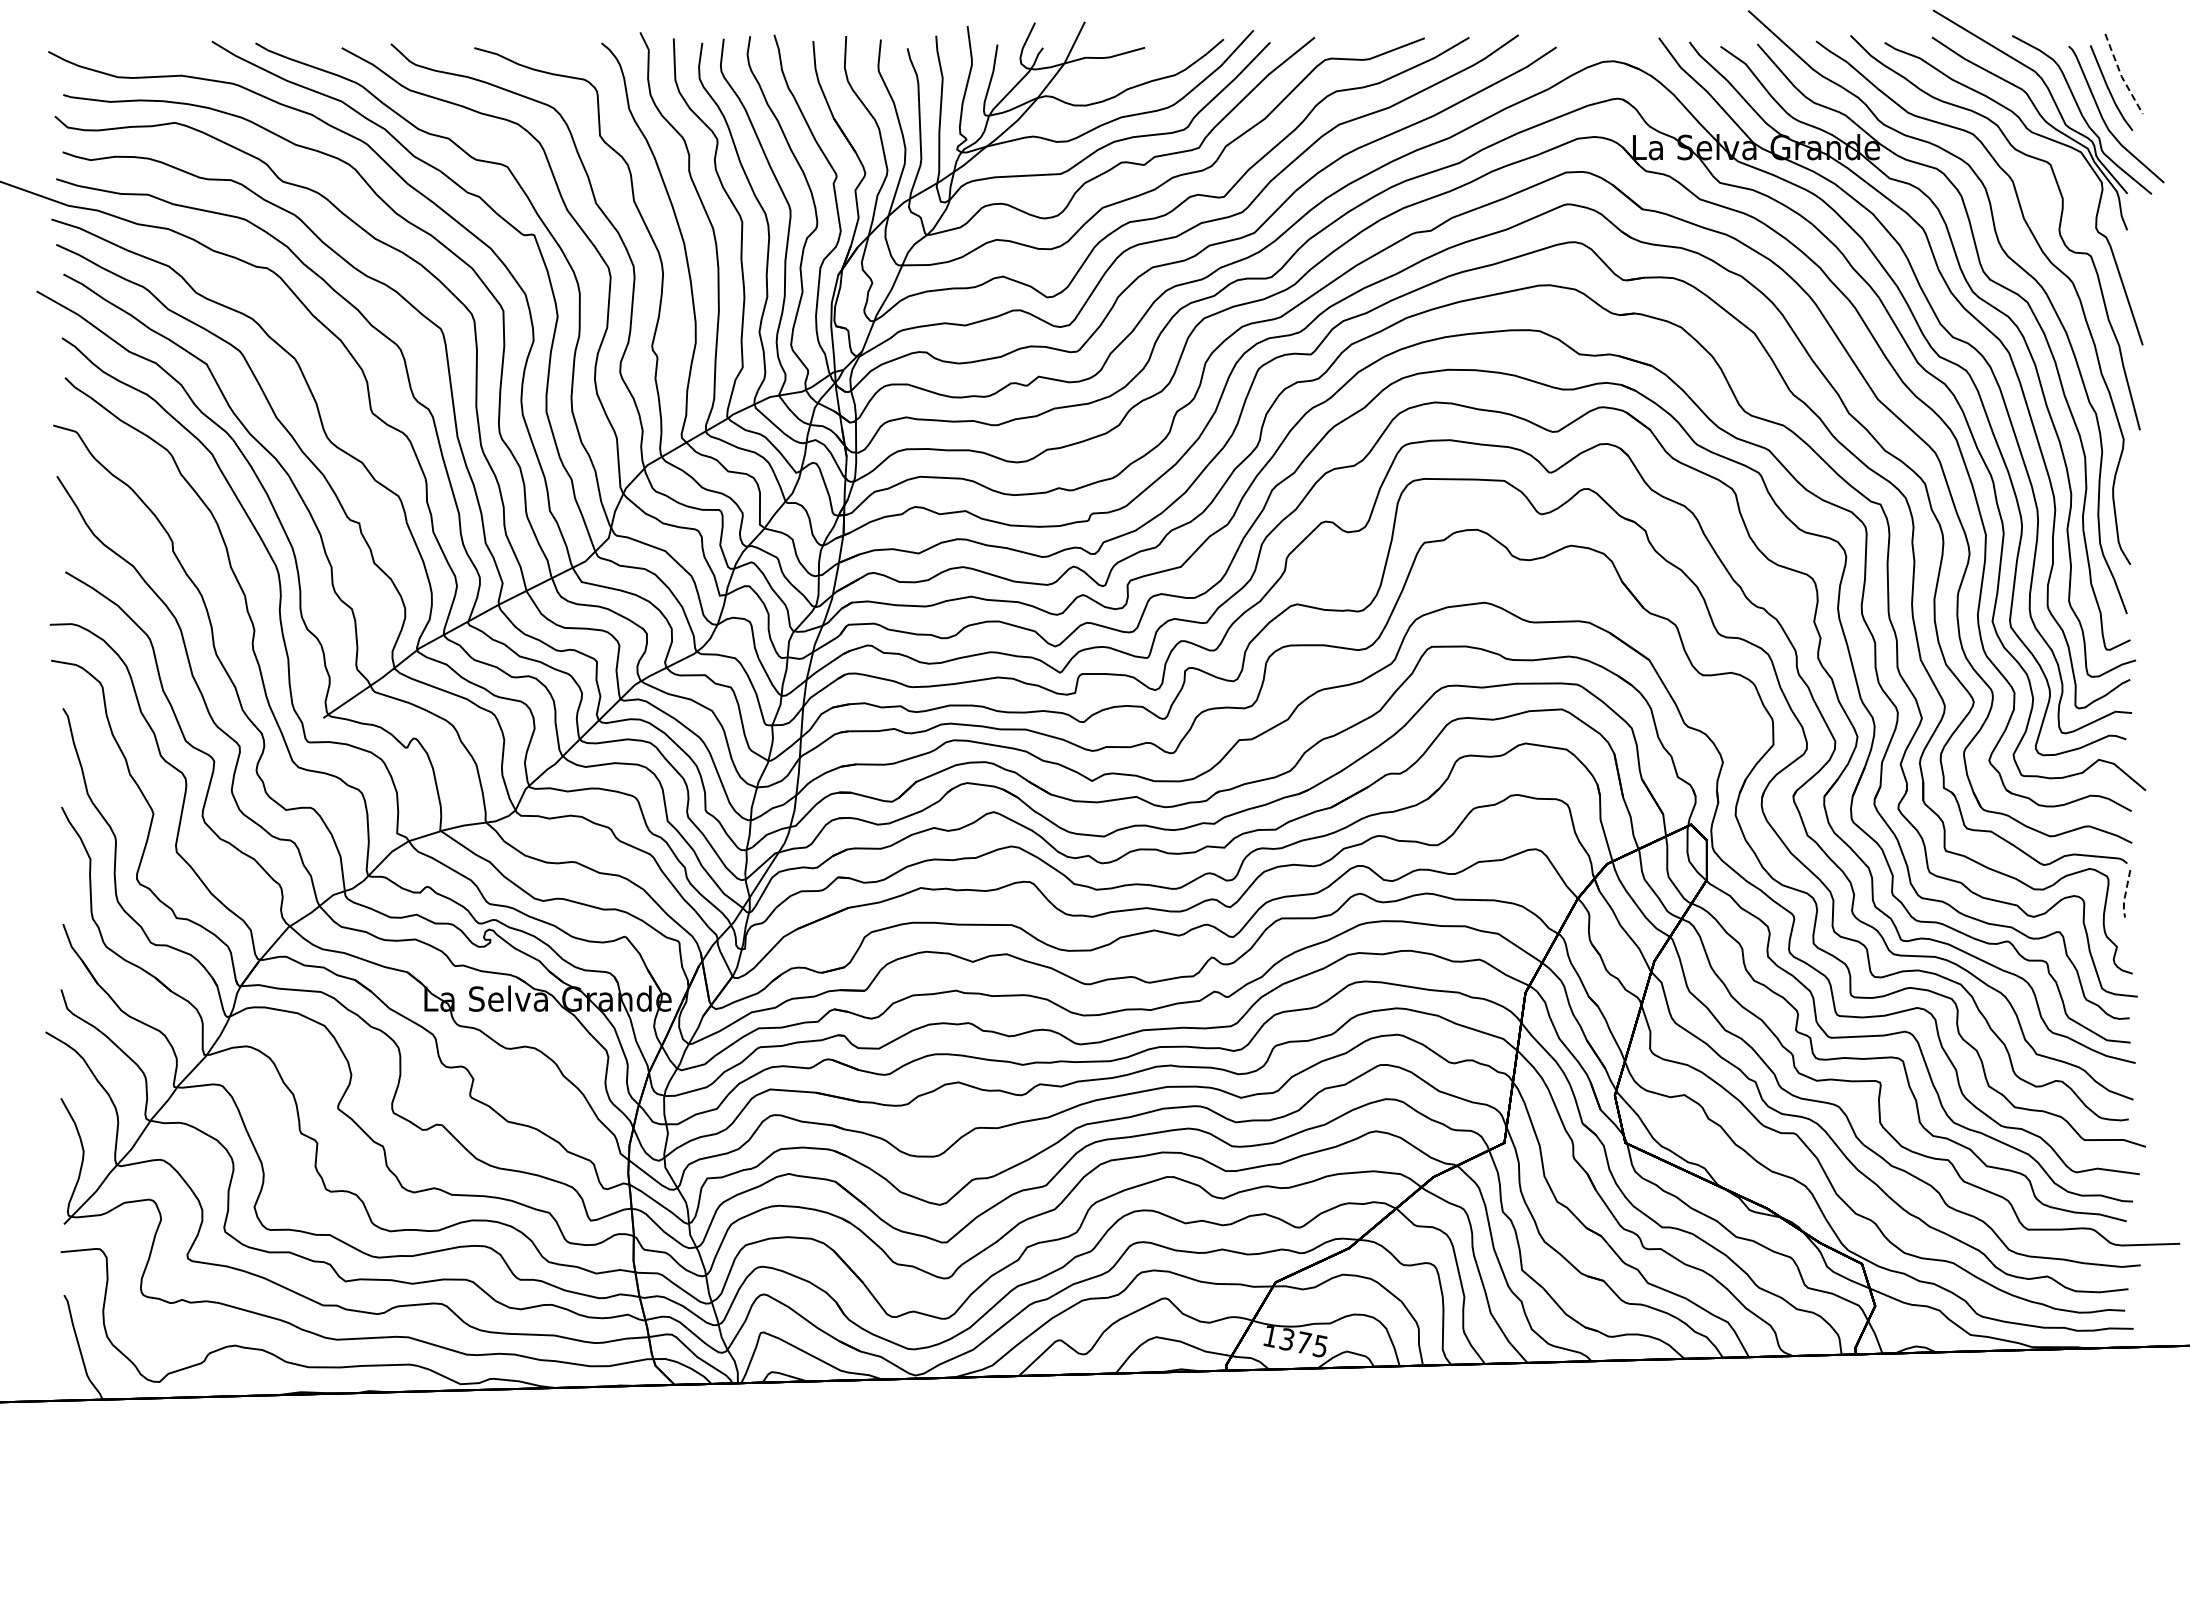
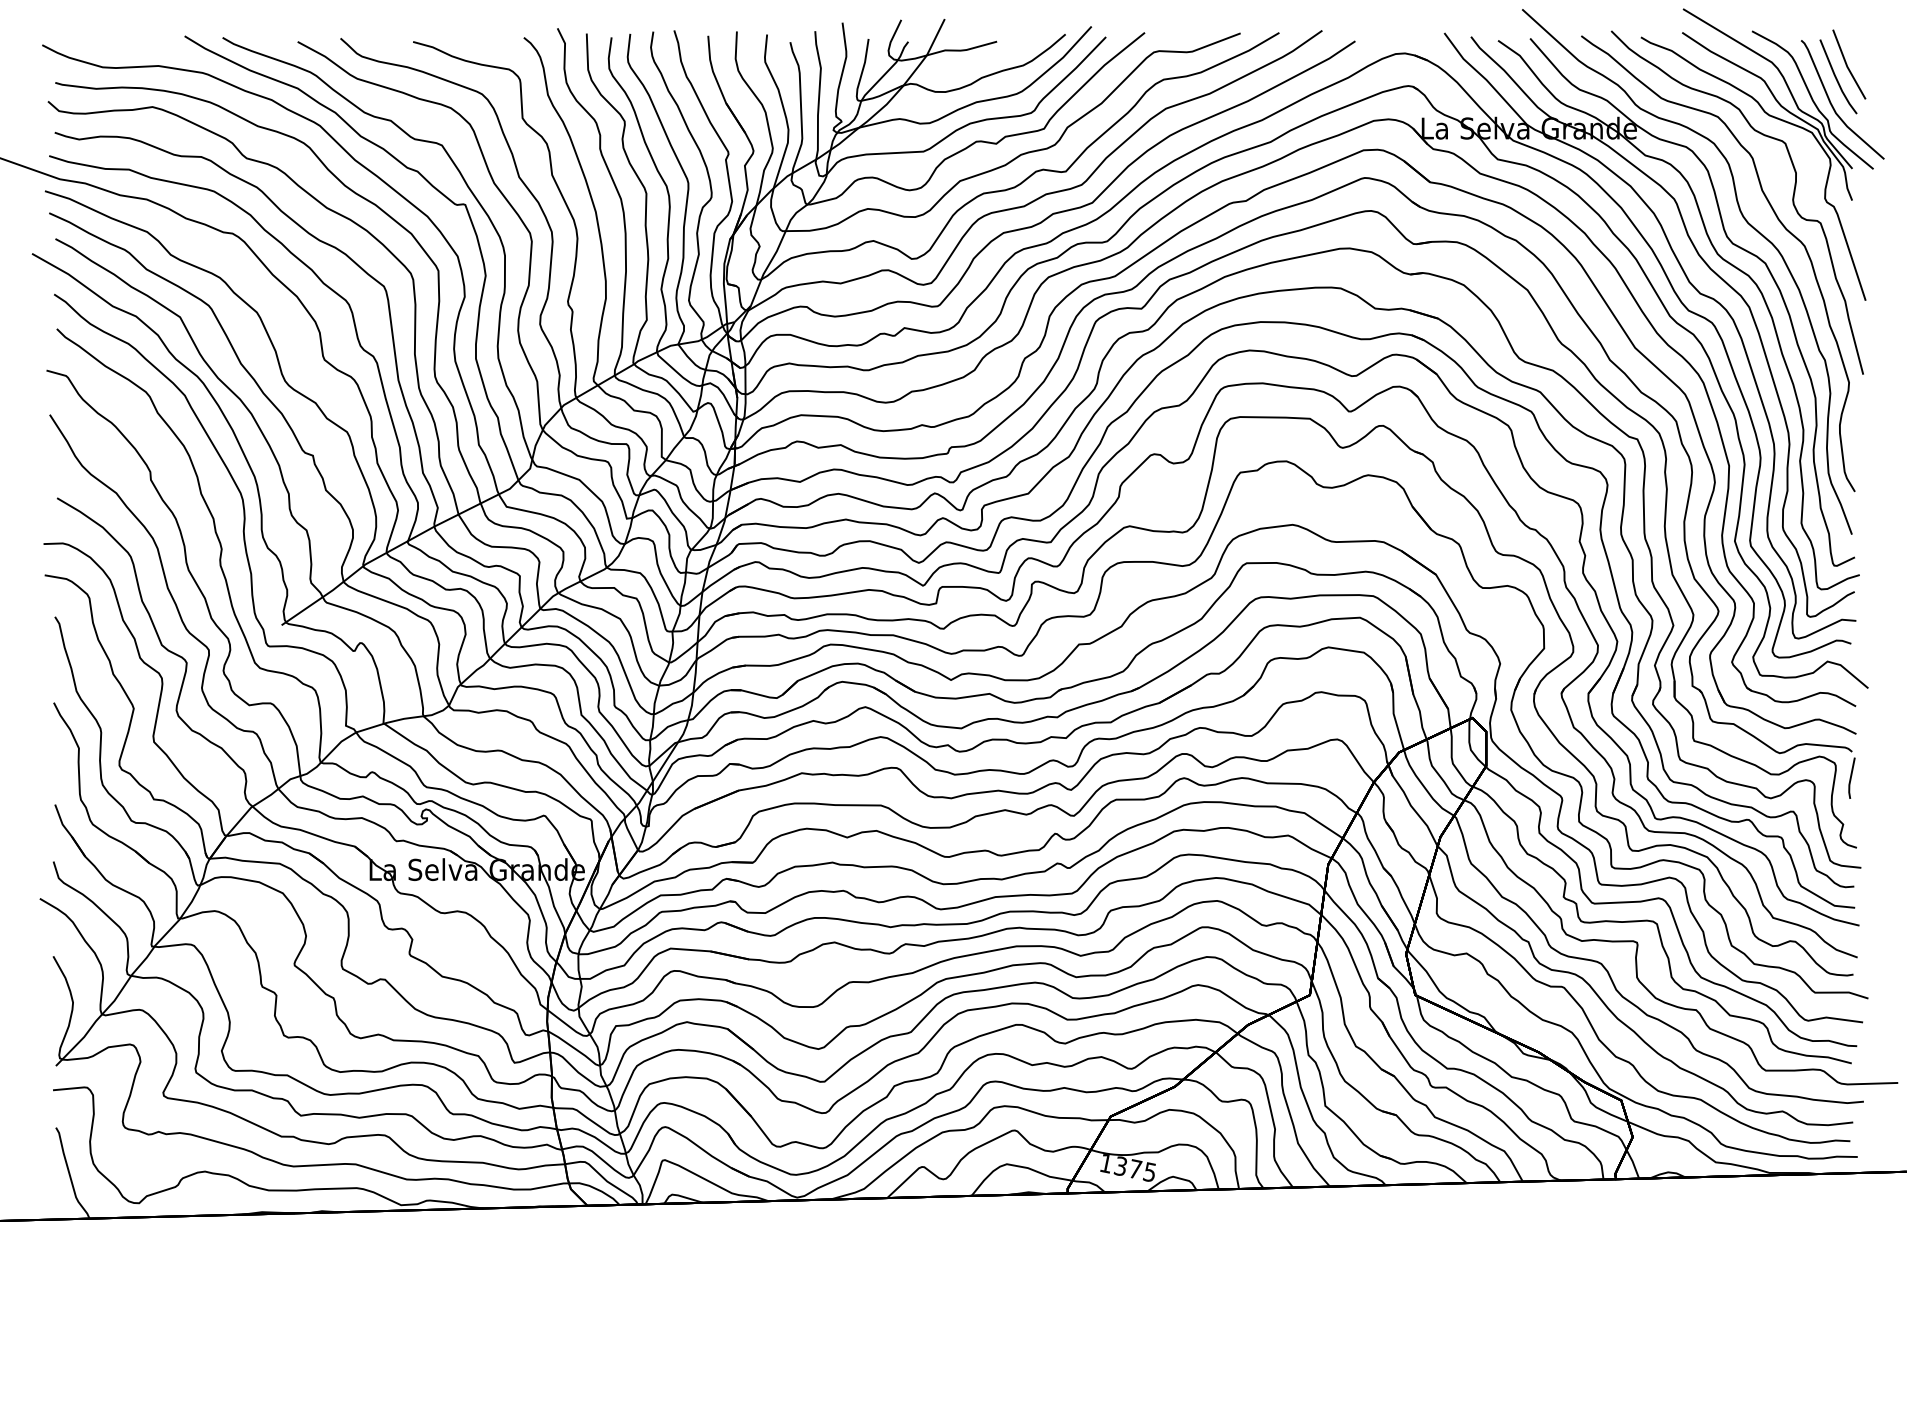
line: (2121, 76) -> (1847, 66), dashed -> solid
line: (2125, 894) -> (1850, 778), dashed -> solid

